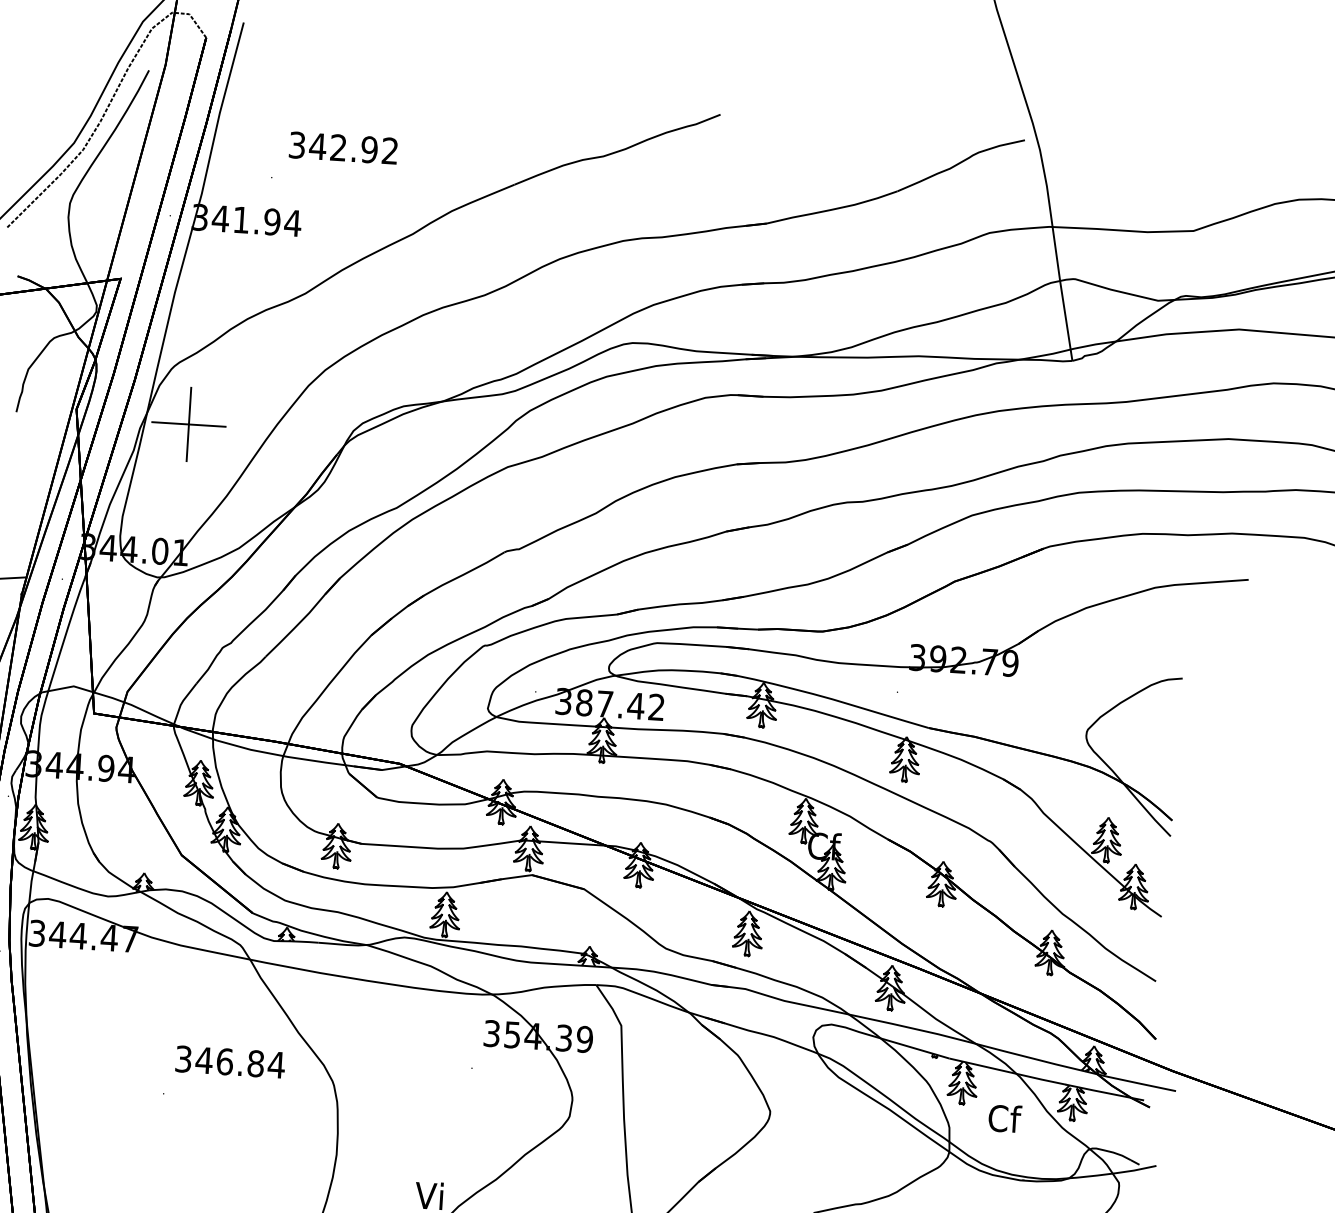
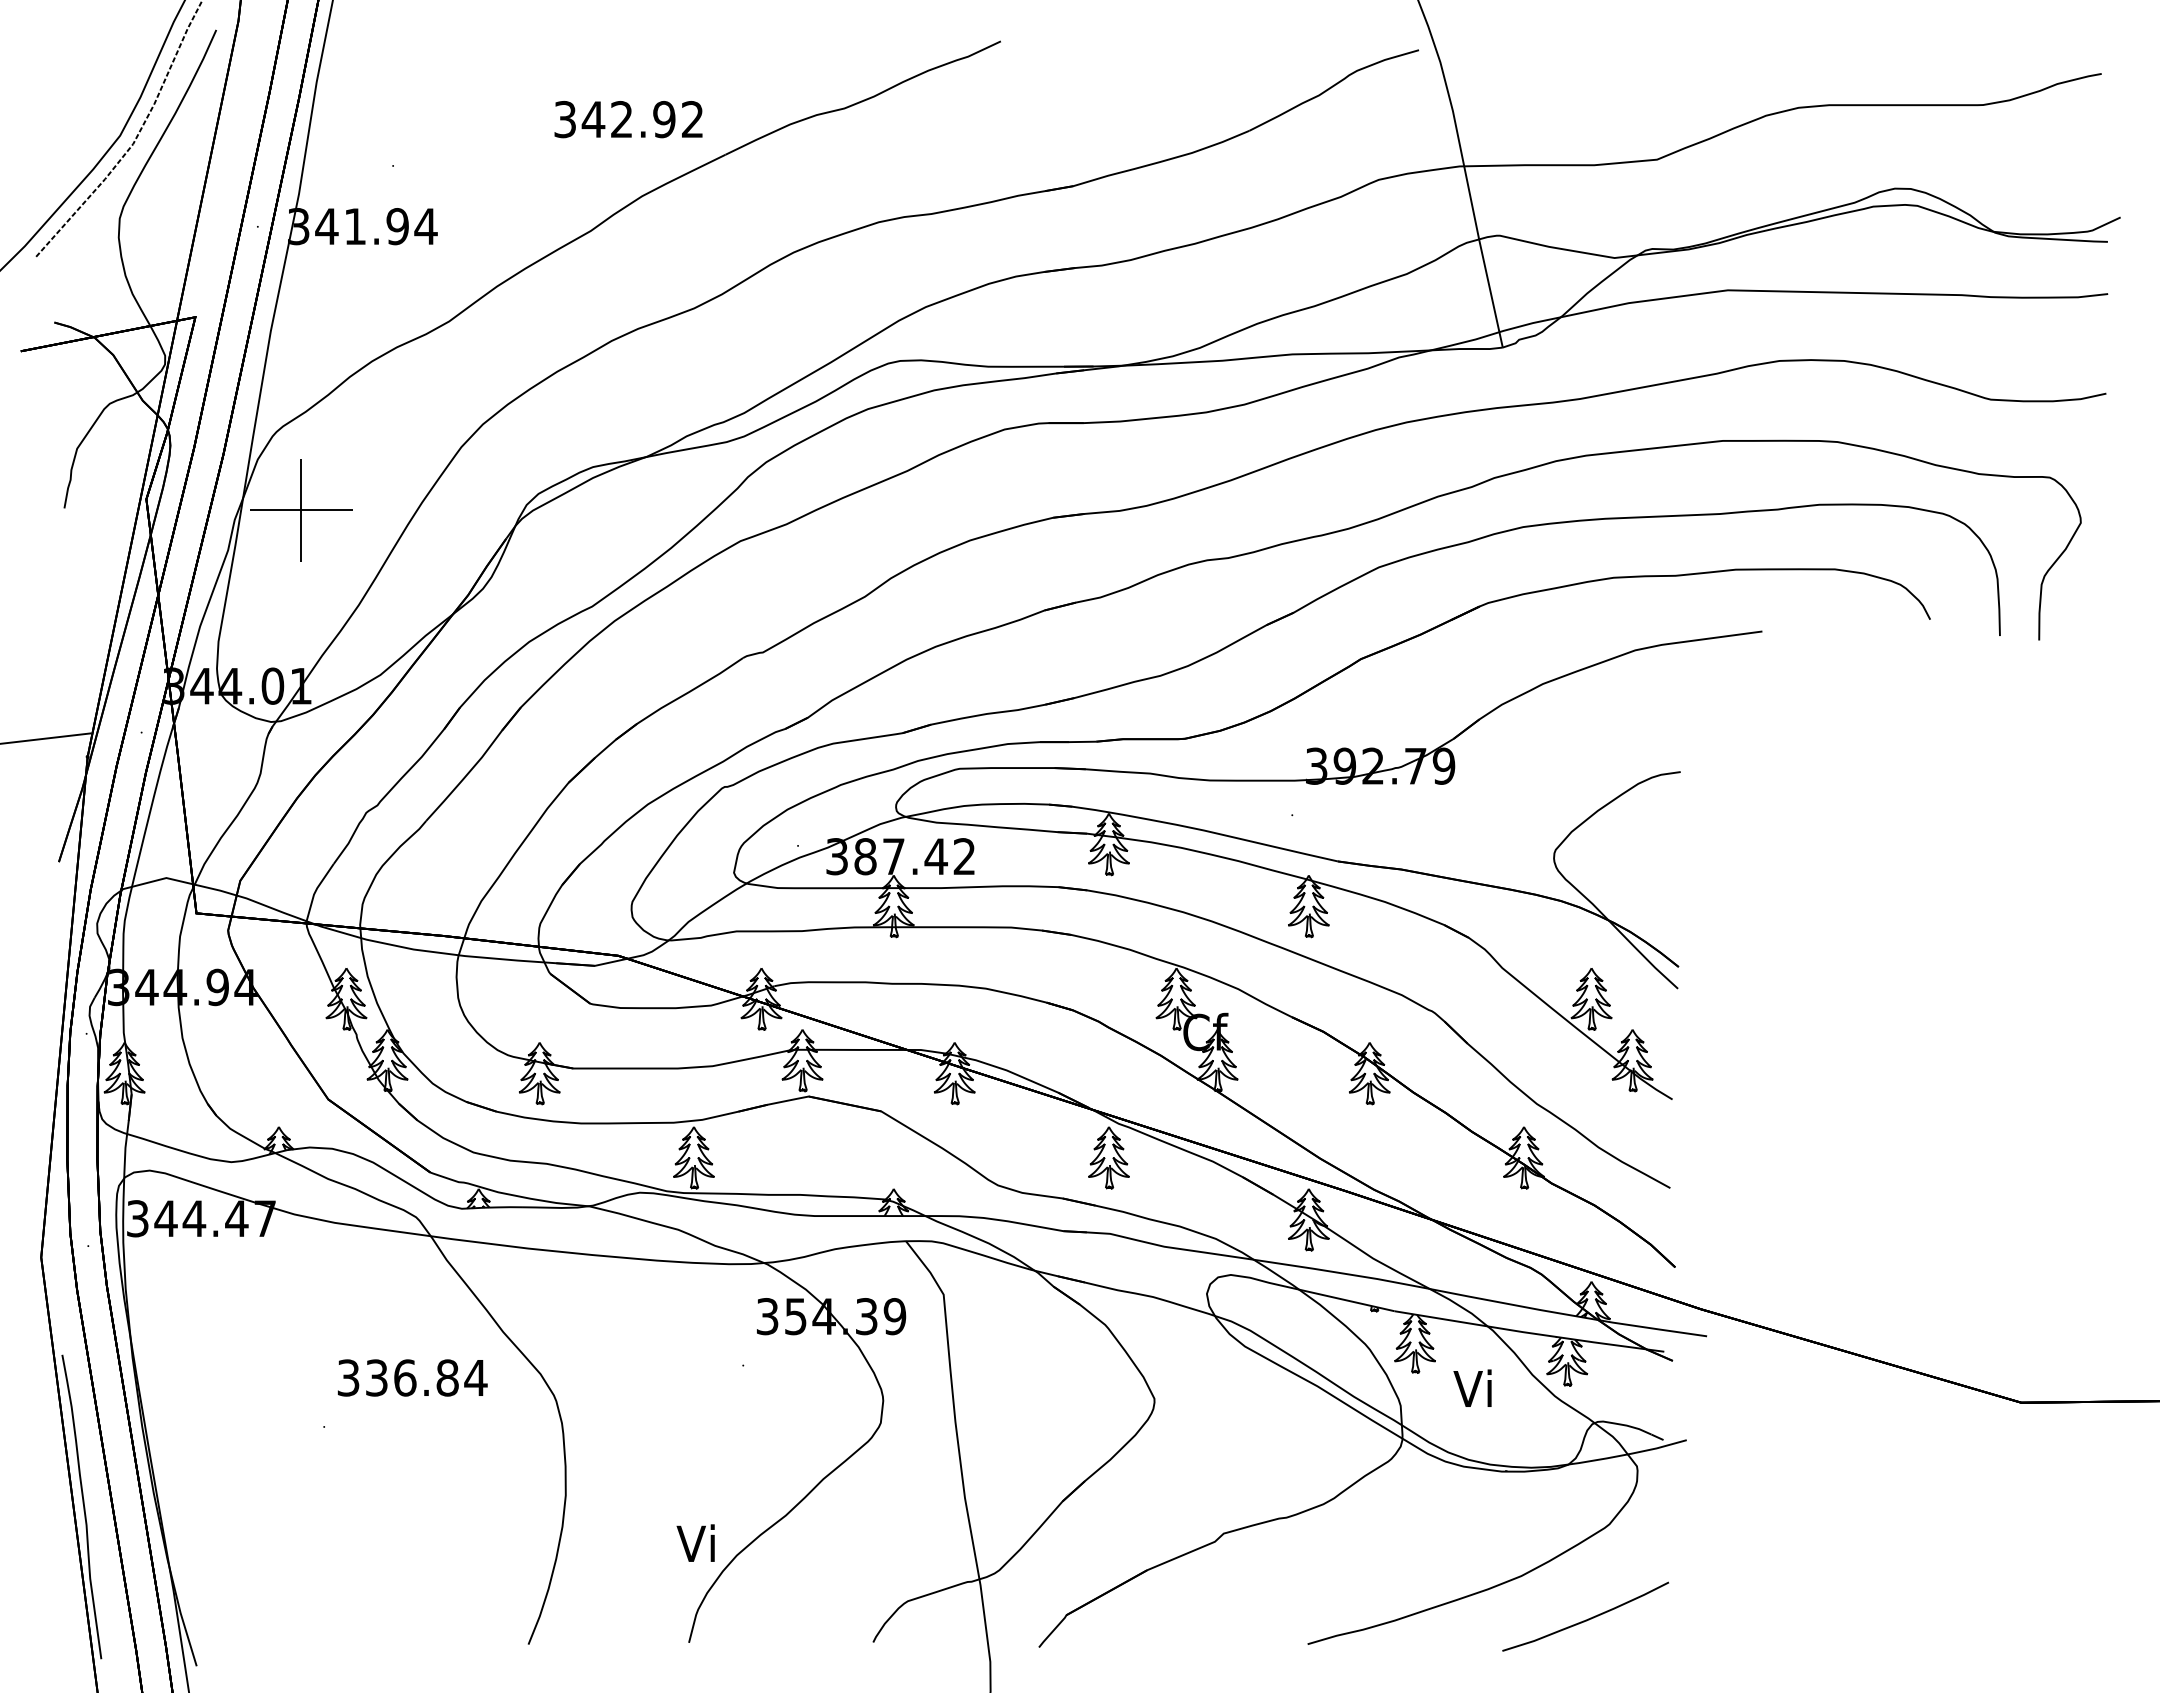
text: (343, 148) -> (628, 119), moved
text: (204, 1060) -> (376, 1377), 346.84 -> 336.84
text: (1004, 1118) -> (1475, 1388), Cf -> Vi

